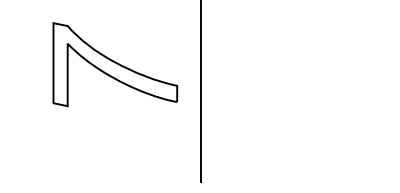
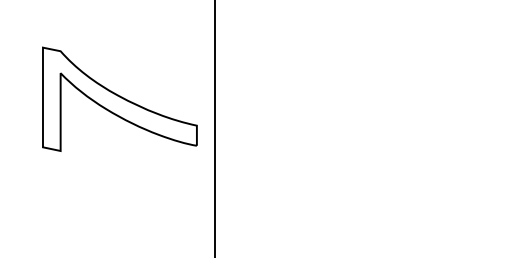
part: (114, 64) -> (119, 98), moved

